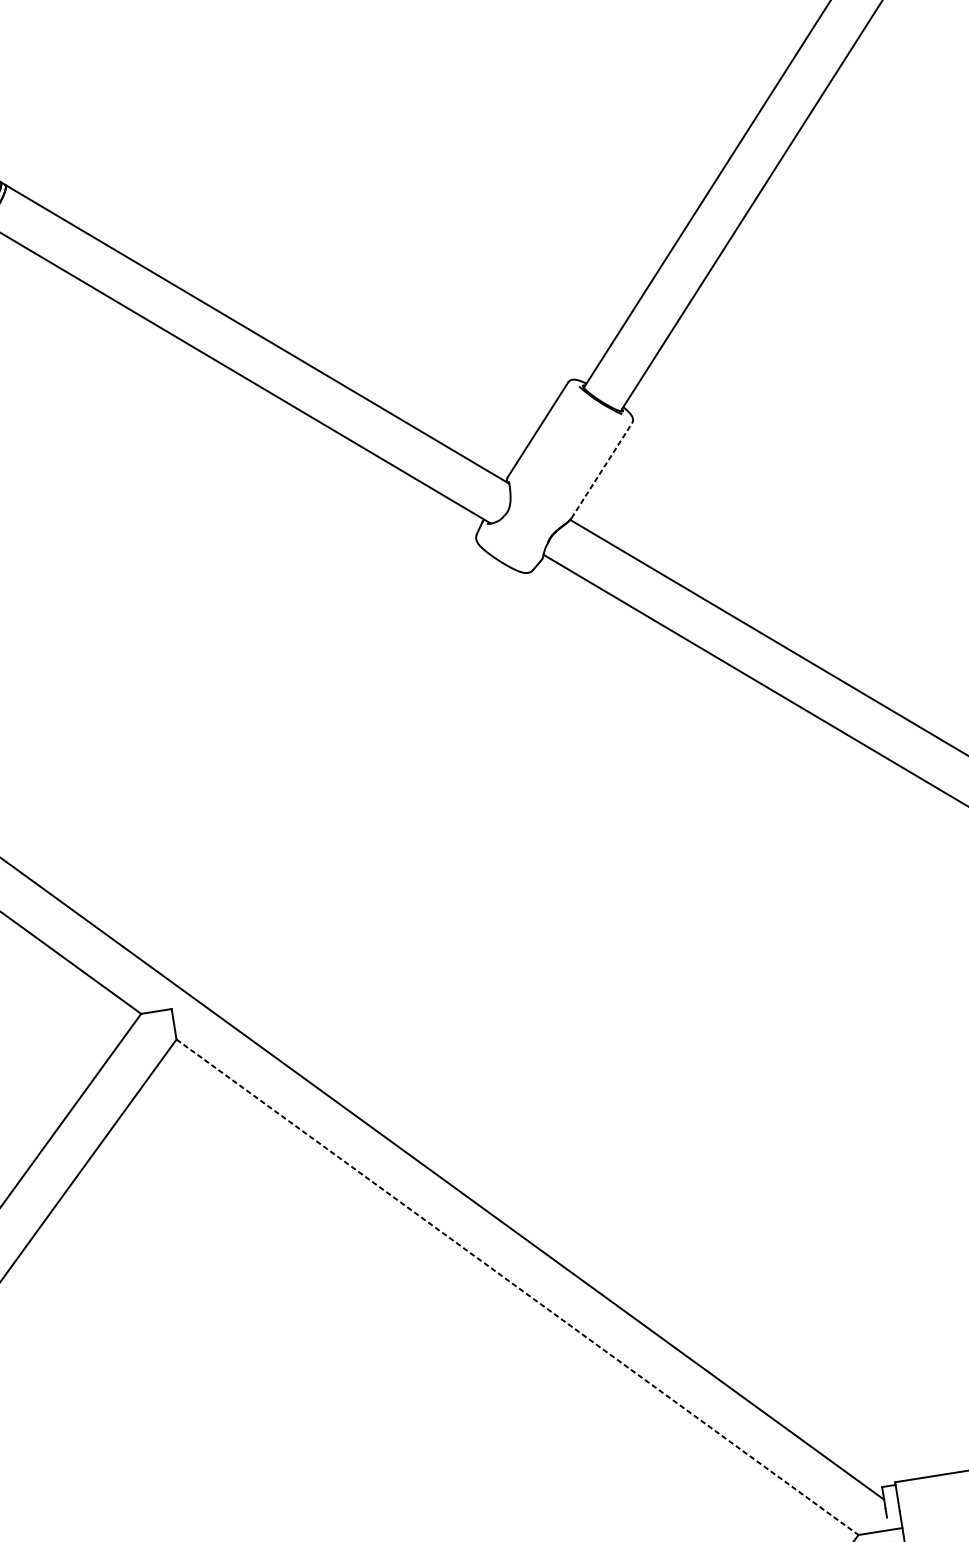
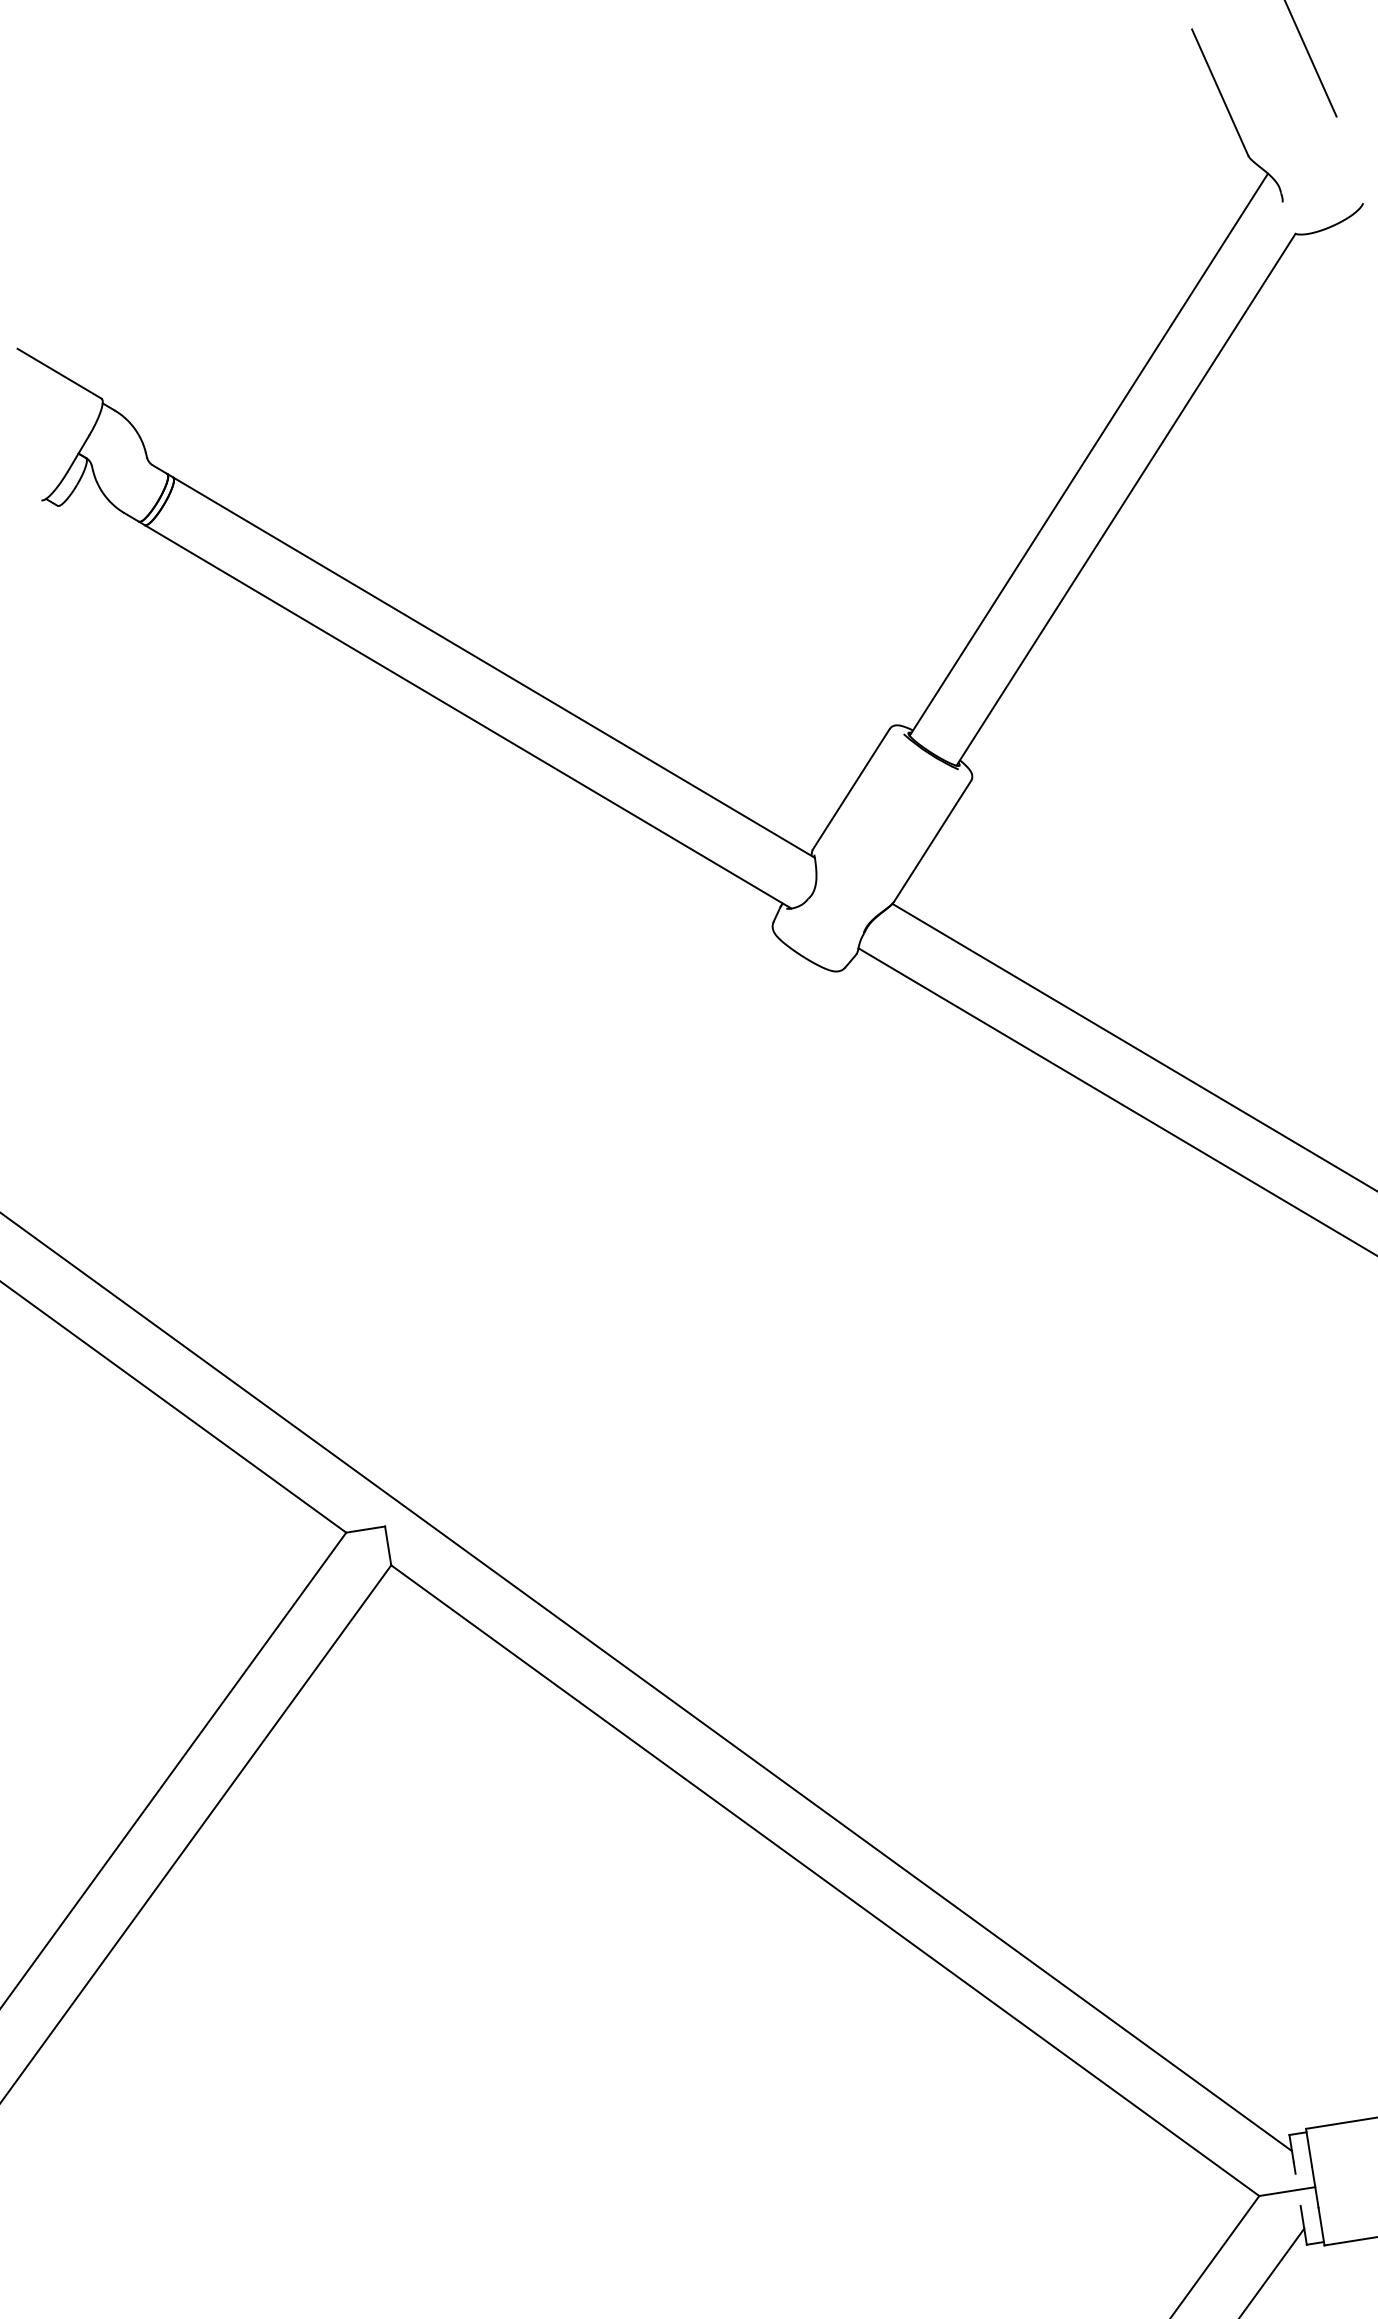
line: (601, 470) -> (932, 841), dashed -> solid
line: (517, 1287) -> (825, 1880), dashed -> solid

